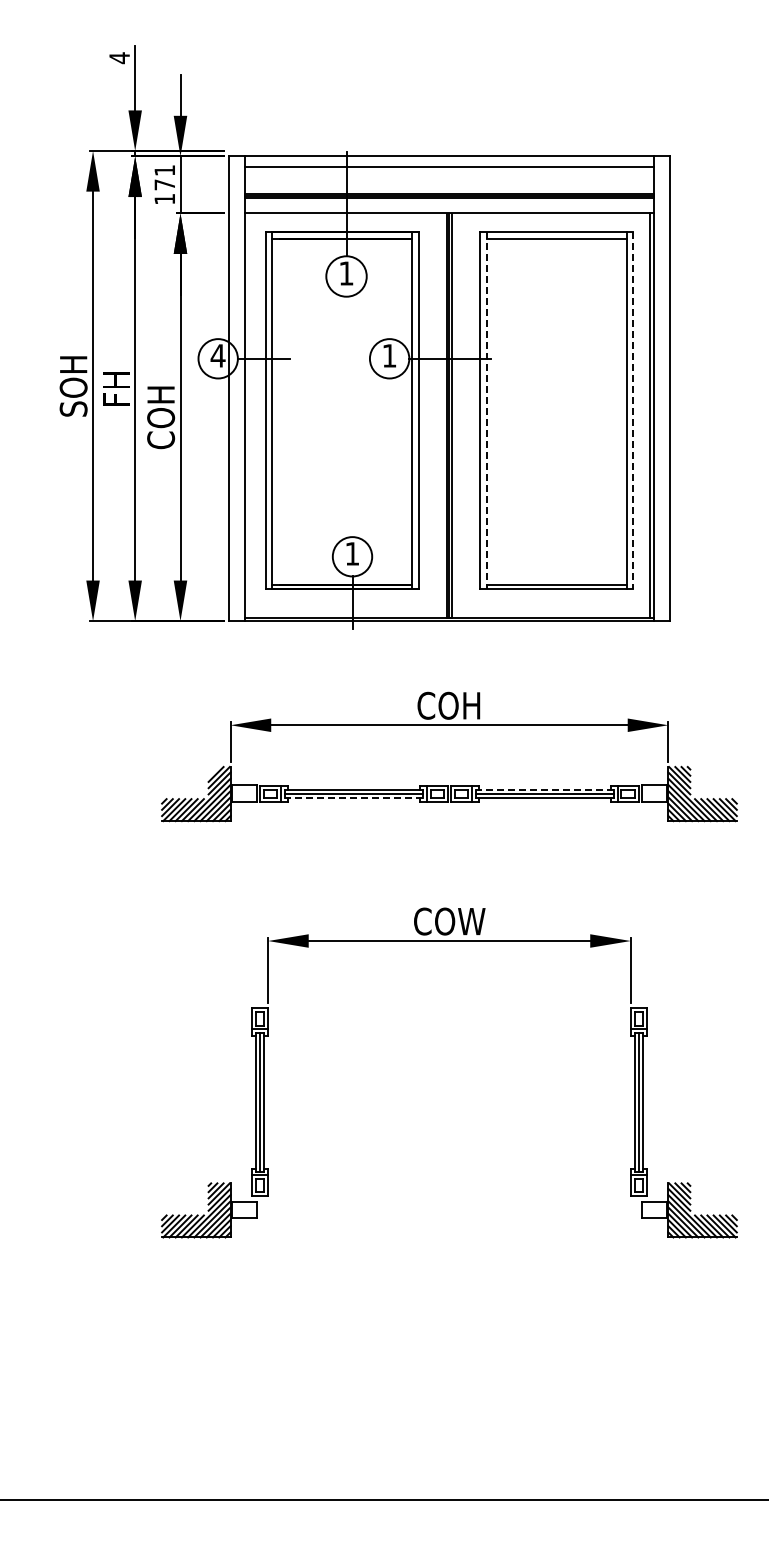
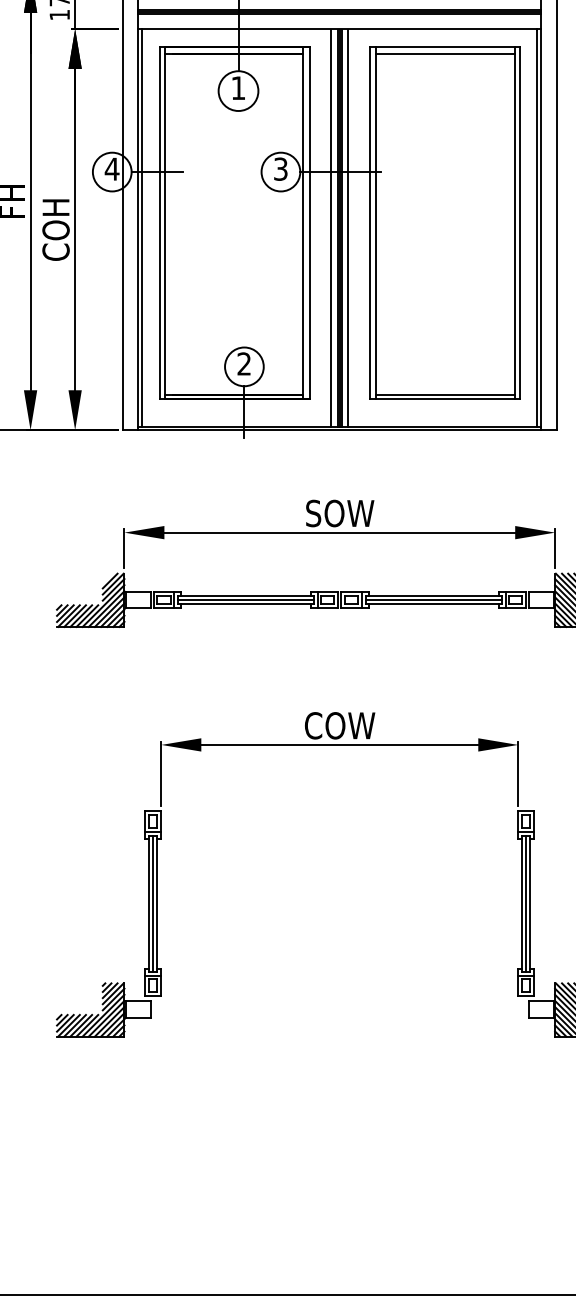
text: (389, 355) -> (280, 168), 1 -> 3
line: (486, 410) -> (376, 222), dashed -> solid
line: (632, 410) -> (519, 222), dashed -> solid
line: (248, 415) -> (142, 227), added
line: (440, 415) -> (330, 227), added
line: (458, 415) -> (348, 227), added
text: (351, 553) -> (243, 363), 1 -> 2
text: (449, 705) -> (339, 513), COH -> SOW
line: (544, 789) -> (433, 595), dashed -> solid
line: (353, 798) -> (245, 604), dashed -> solid

